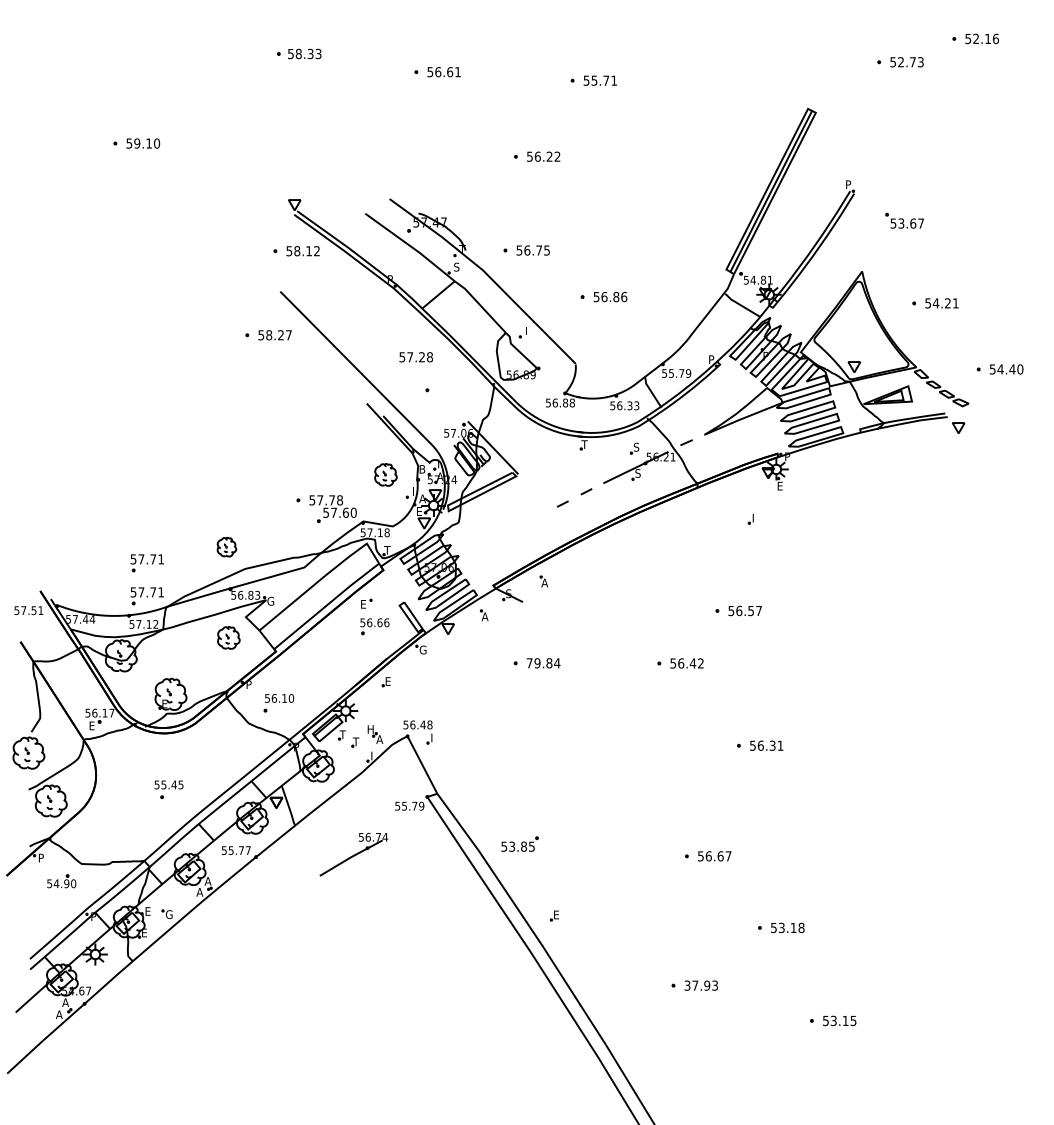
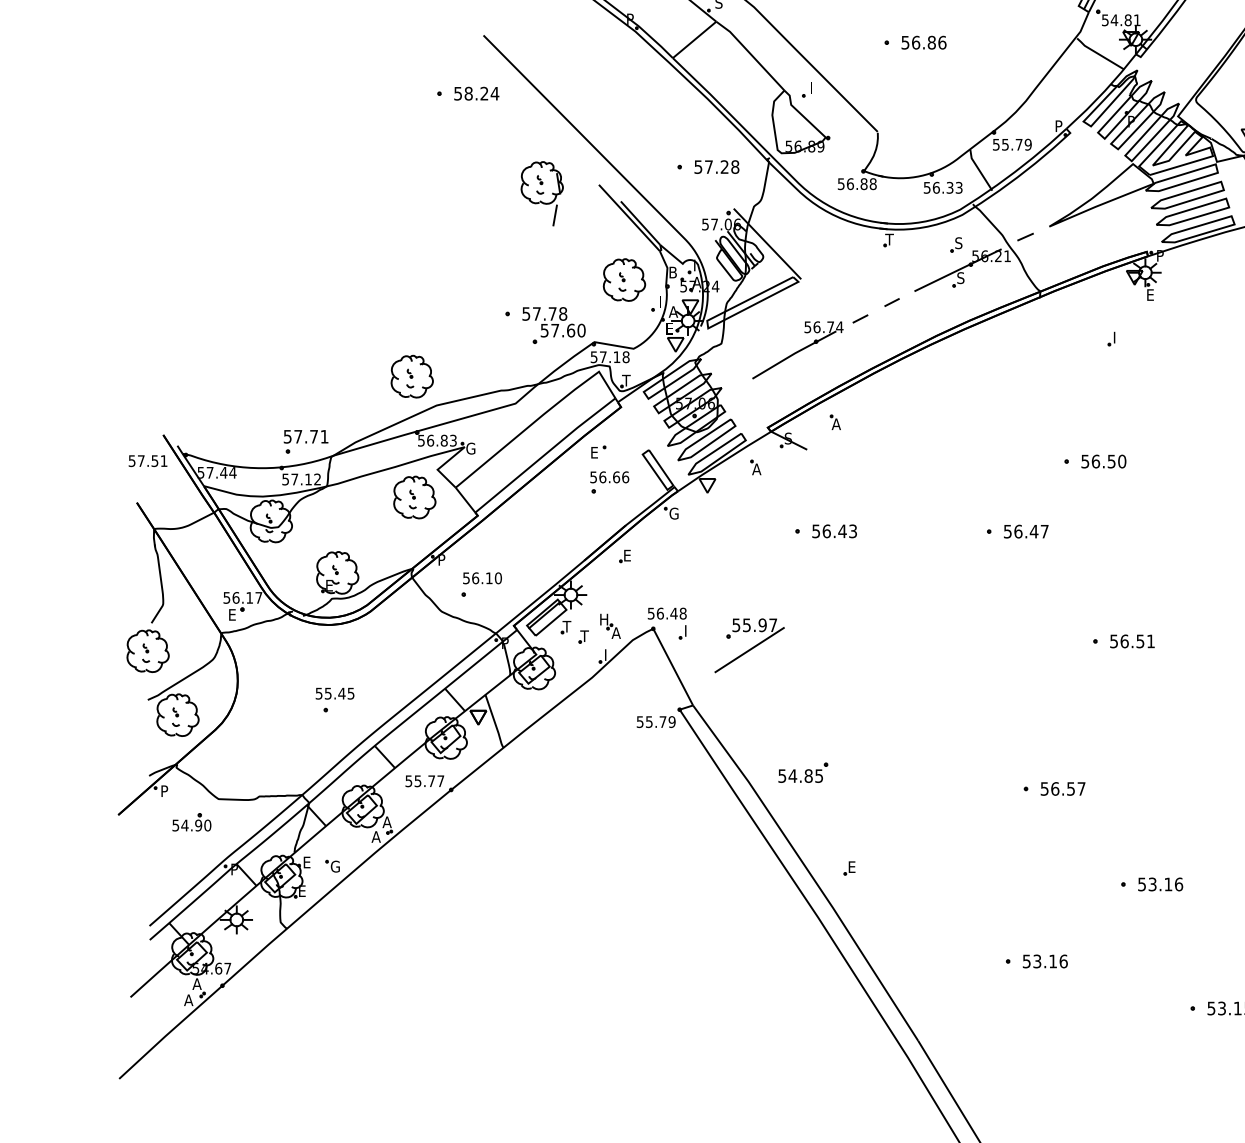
text: (288, 335) -> (494, 94), 58.27 -> 58.24
text: (415, 357) -> (715, 167), moved
part: (324, 409) -> (542, 192), added
part: (385, 474) -> (623, 279), size x1.43
part: (226, 546) -> (411, 375), size x1.67
part: (146, 563) -> (305, 398), removed
text: (759, 610) -> (1122, 460), 56.57 -> 56.50
part: (228, 637) -> (414, 496), size x1.43
text: (543, 663) -> (834, 531), 79.84 -> 56.43
text: (700, 663) -> (1044, 531), 56.42 -> 56.47
text: (772, 745) -> (1140, 641), 56.31 -> 56.51
part: (479, 748) -> (749, 645), added
text: (511, 846) -> (791, 775), 53.85 -> 54.85
part: (353, 854) -> (797, 350), moved
text: (720, 856) -> (1070, 789), 56.67 -> 56.57
text: (801, 927) -> (1178, 883), 53.18 -> 53.16
text: (701, 985) -> (1045, 961), 37.93 -> 53.16

